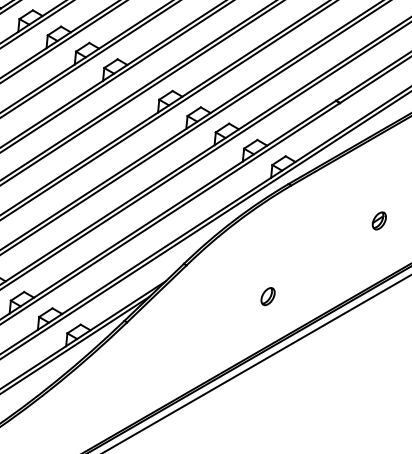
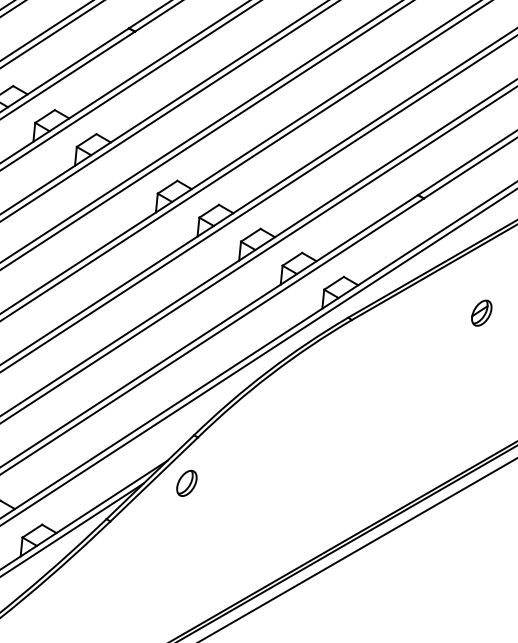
part: (378, 220) -> (480, 312), moved
part: (267, 296) -> (186, 483), moved

